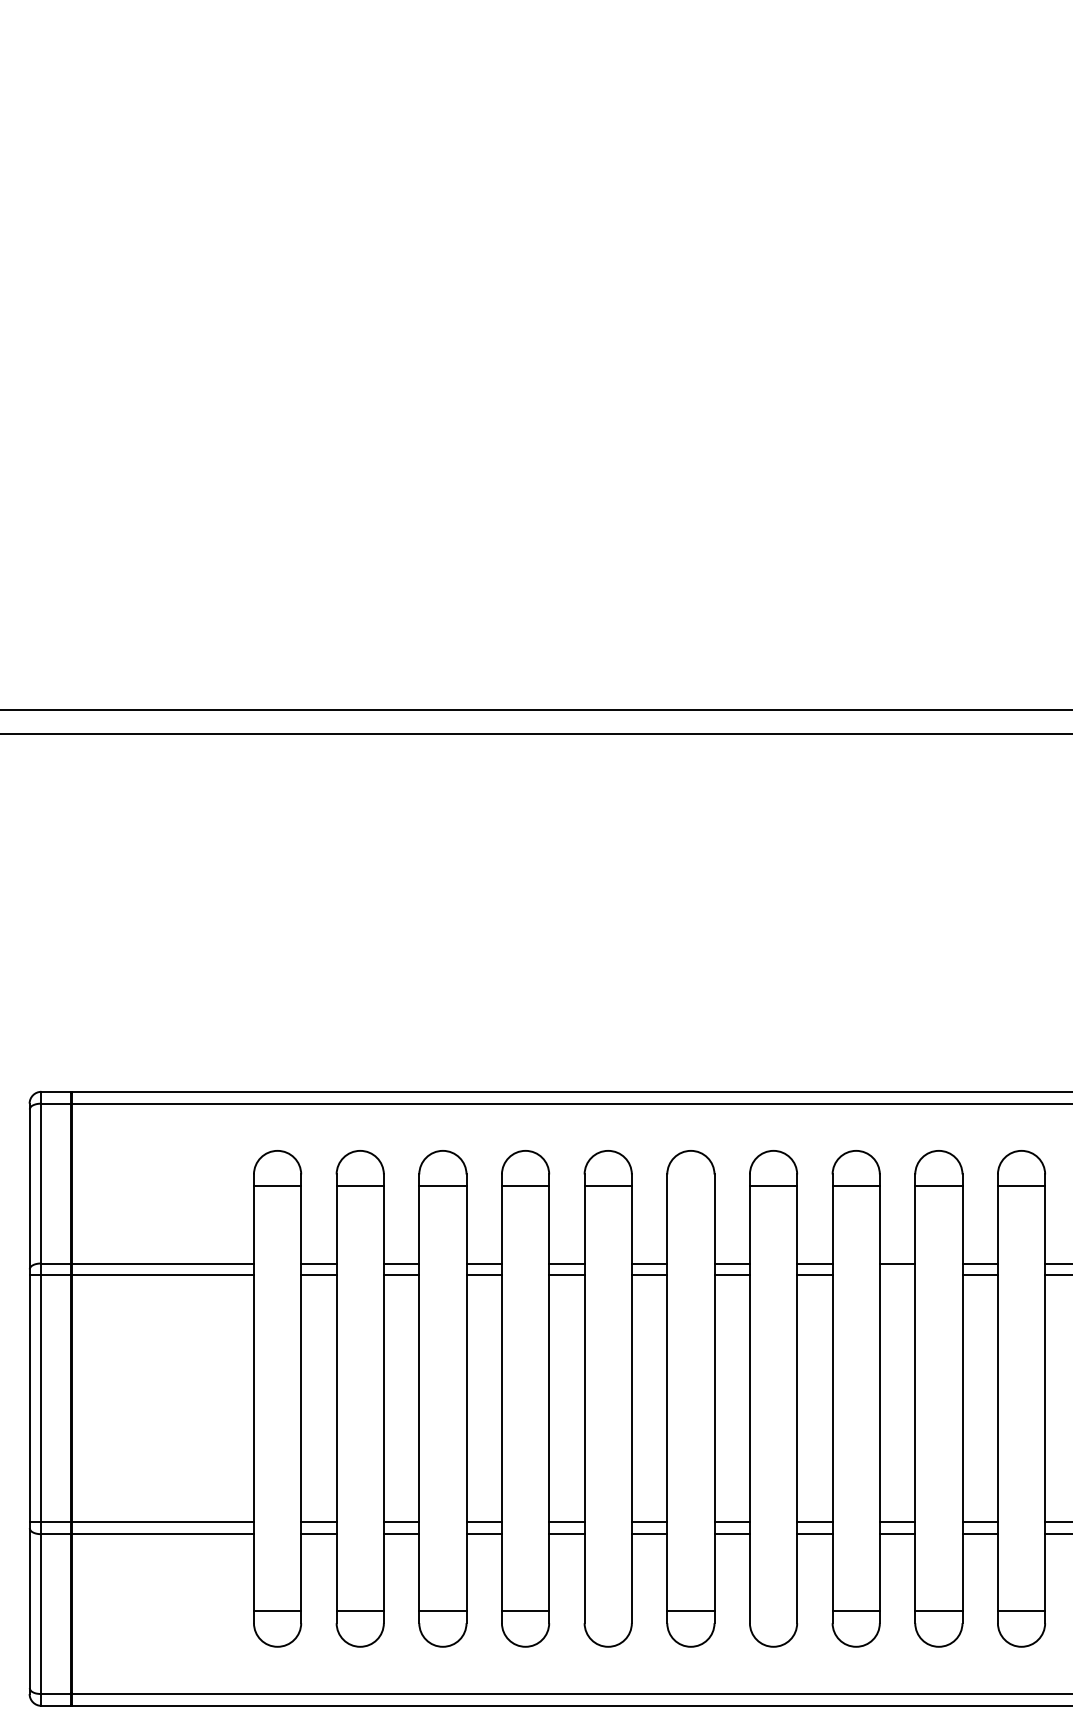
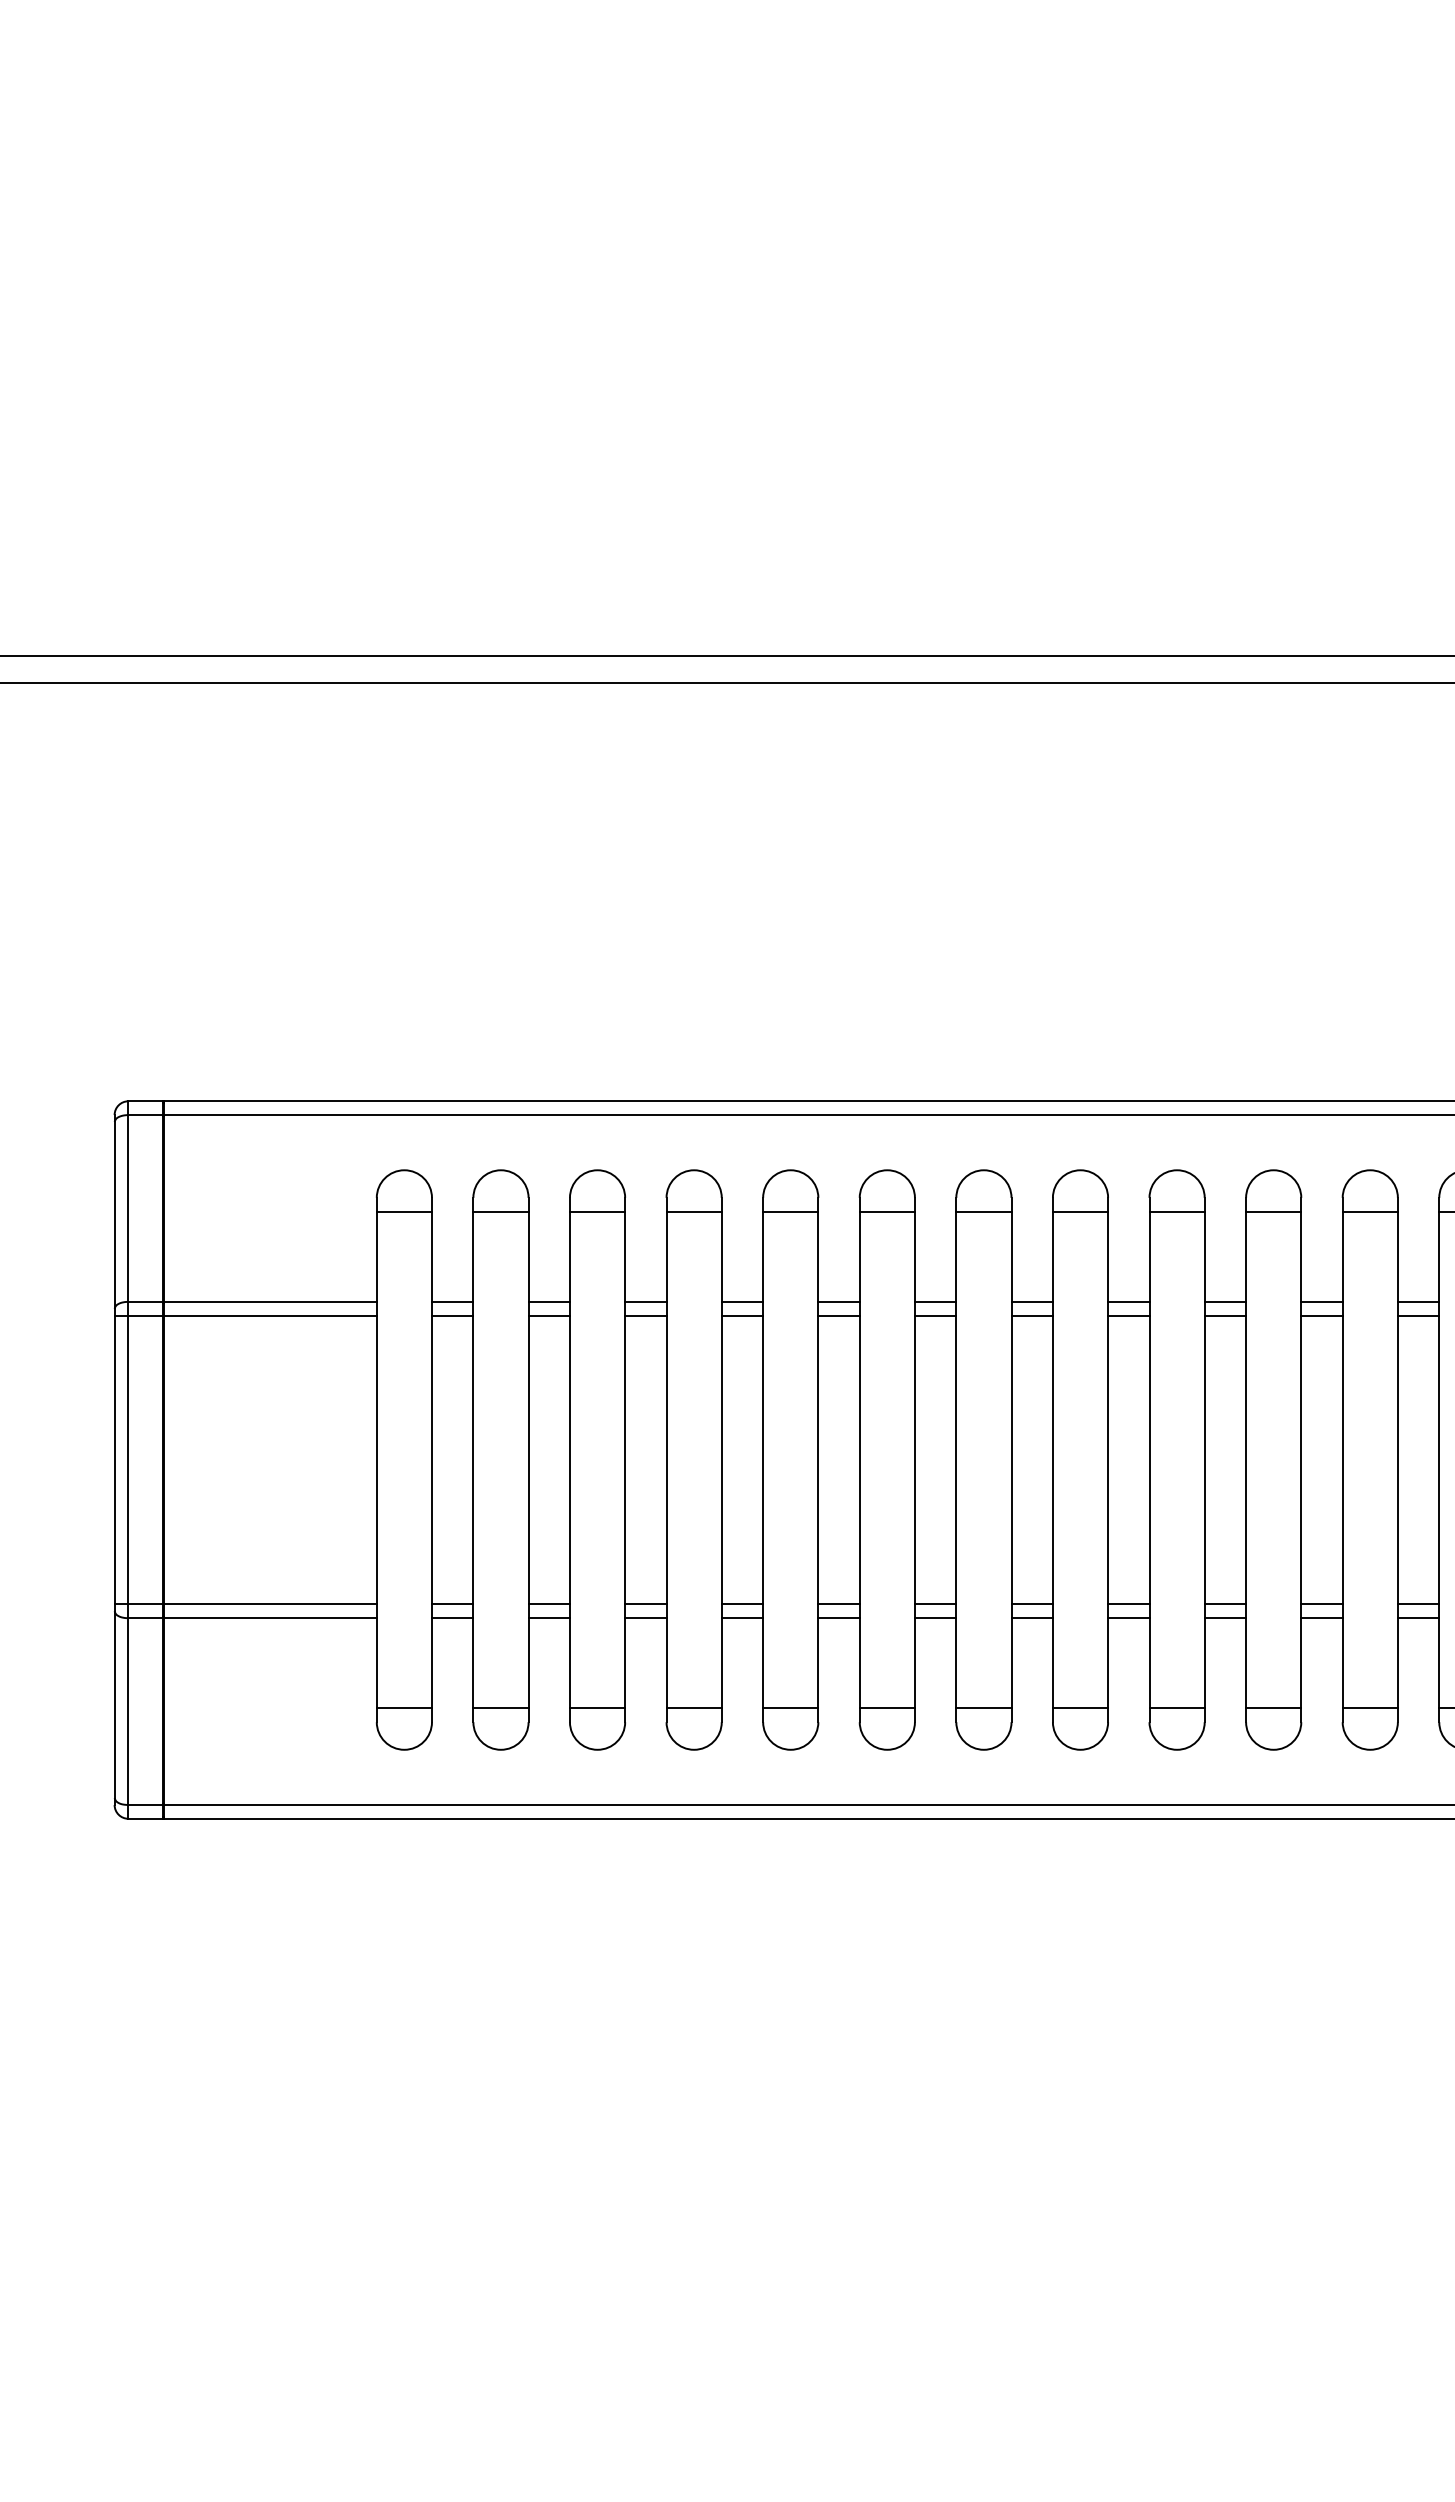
line: (690, 1186) -> (886, 1211), added
line: (897, 1275) -> (1128, 1315), added
line: (608, 1611) -> (790, 1708), added
line: (773, 1611) -> (983, 1708), added

